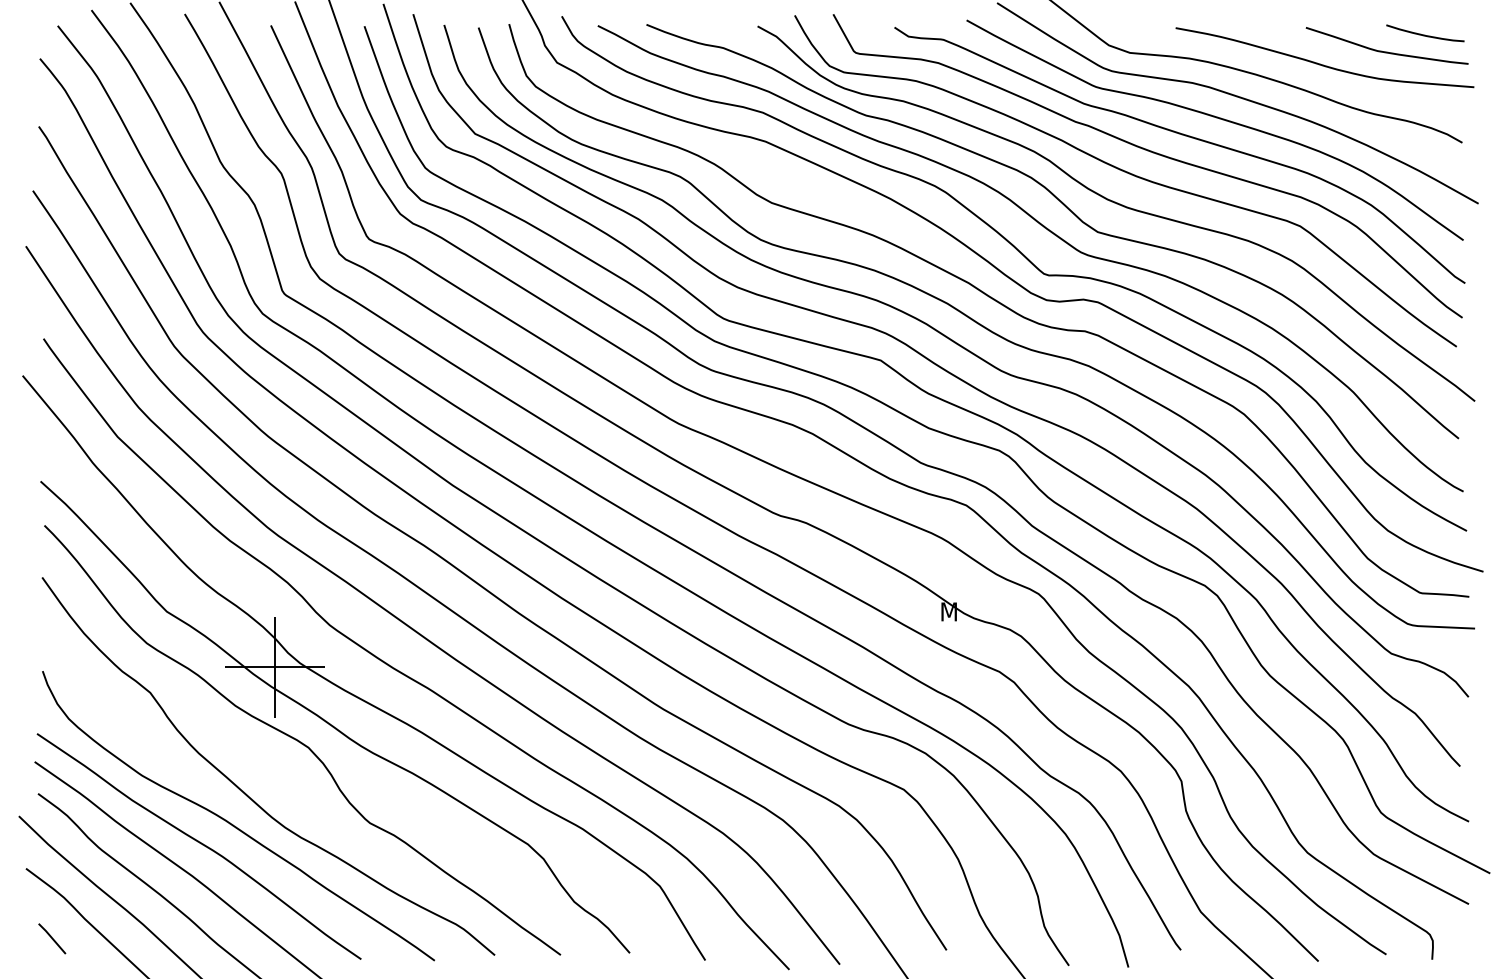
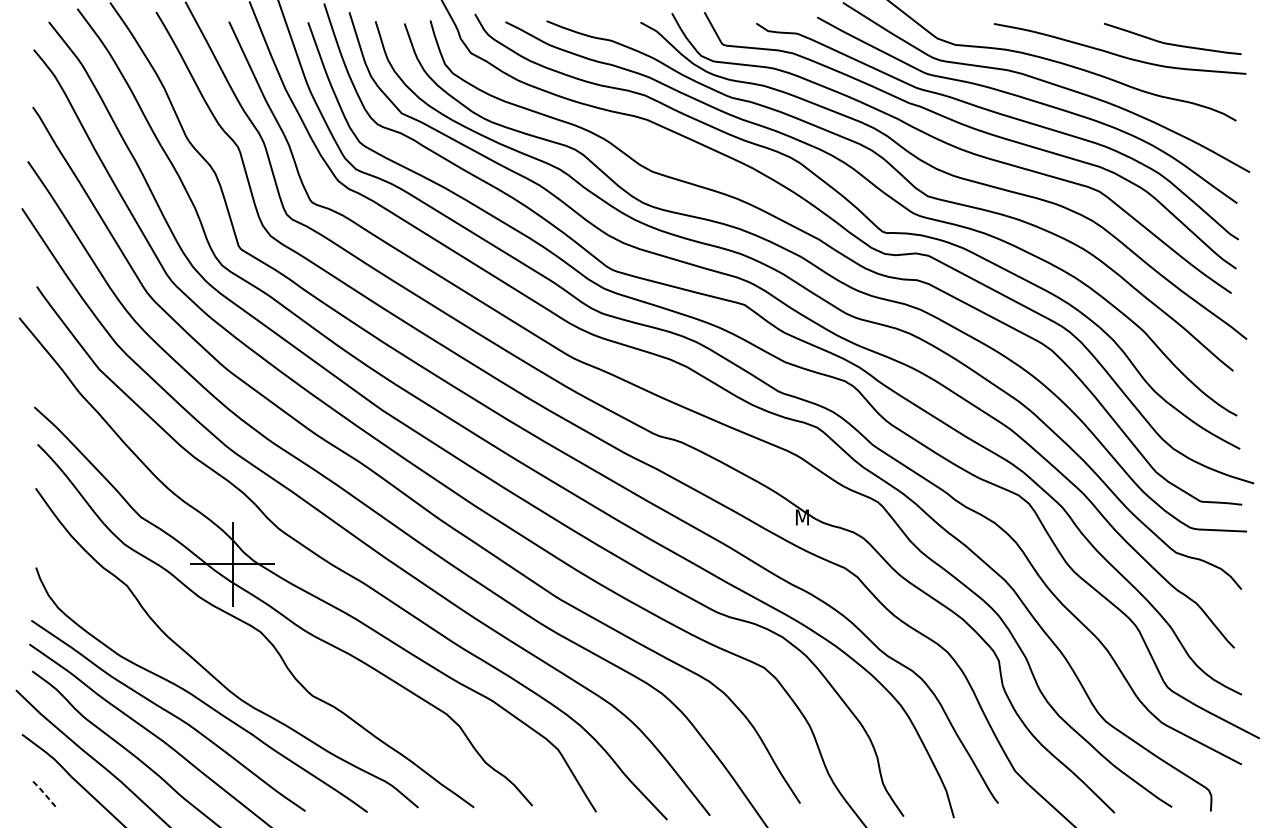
curve: (1425, 34) -> (1205, 29), removed
line: (51, 937) -> (43, 792), solid -> dashed

